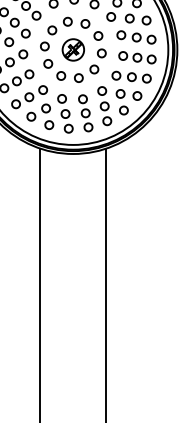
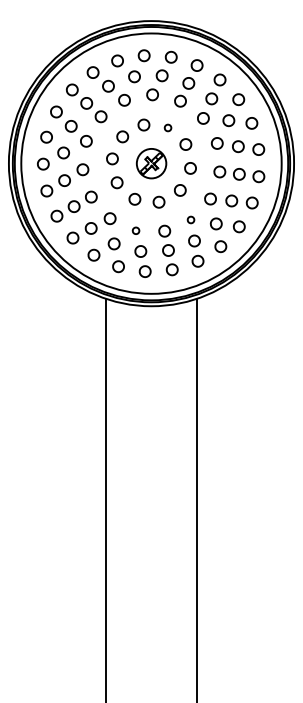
part: (85, 23) -> (167, 127), size x0.6
part: (101, 90) -> (190, 219), size x0.6
part: (61, 98) -> (135, 230), size x0.6

